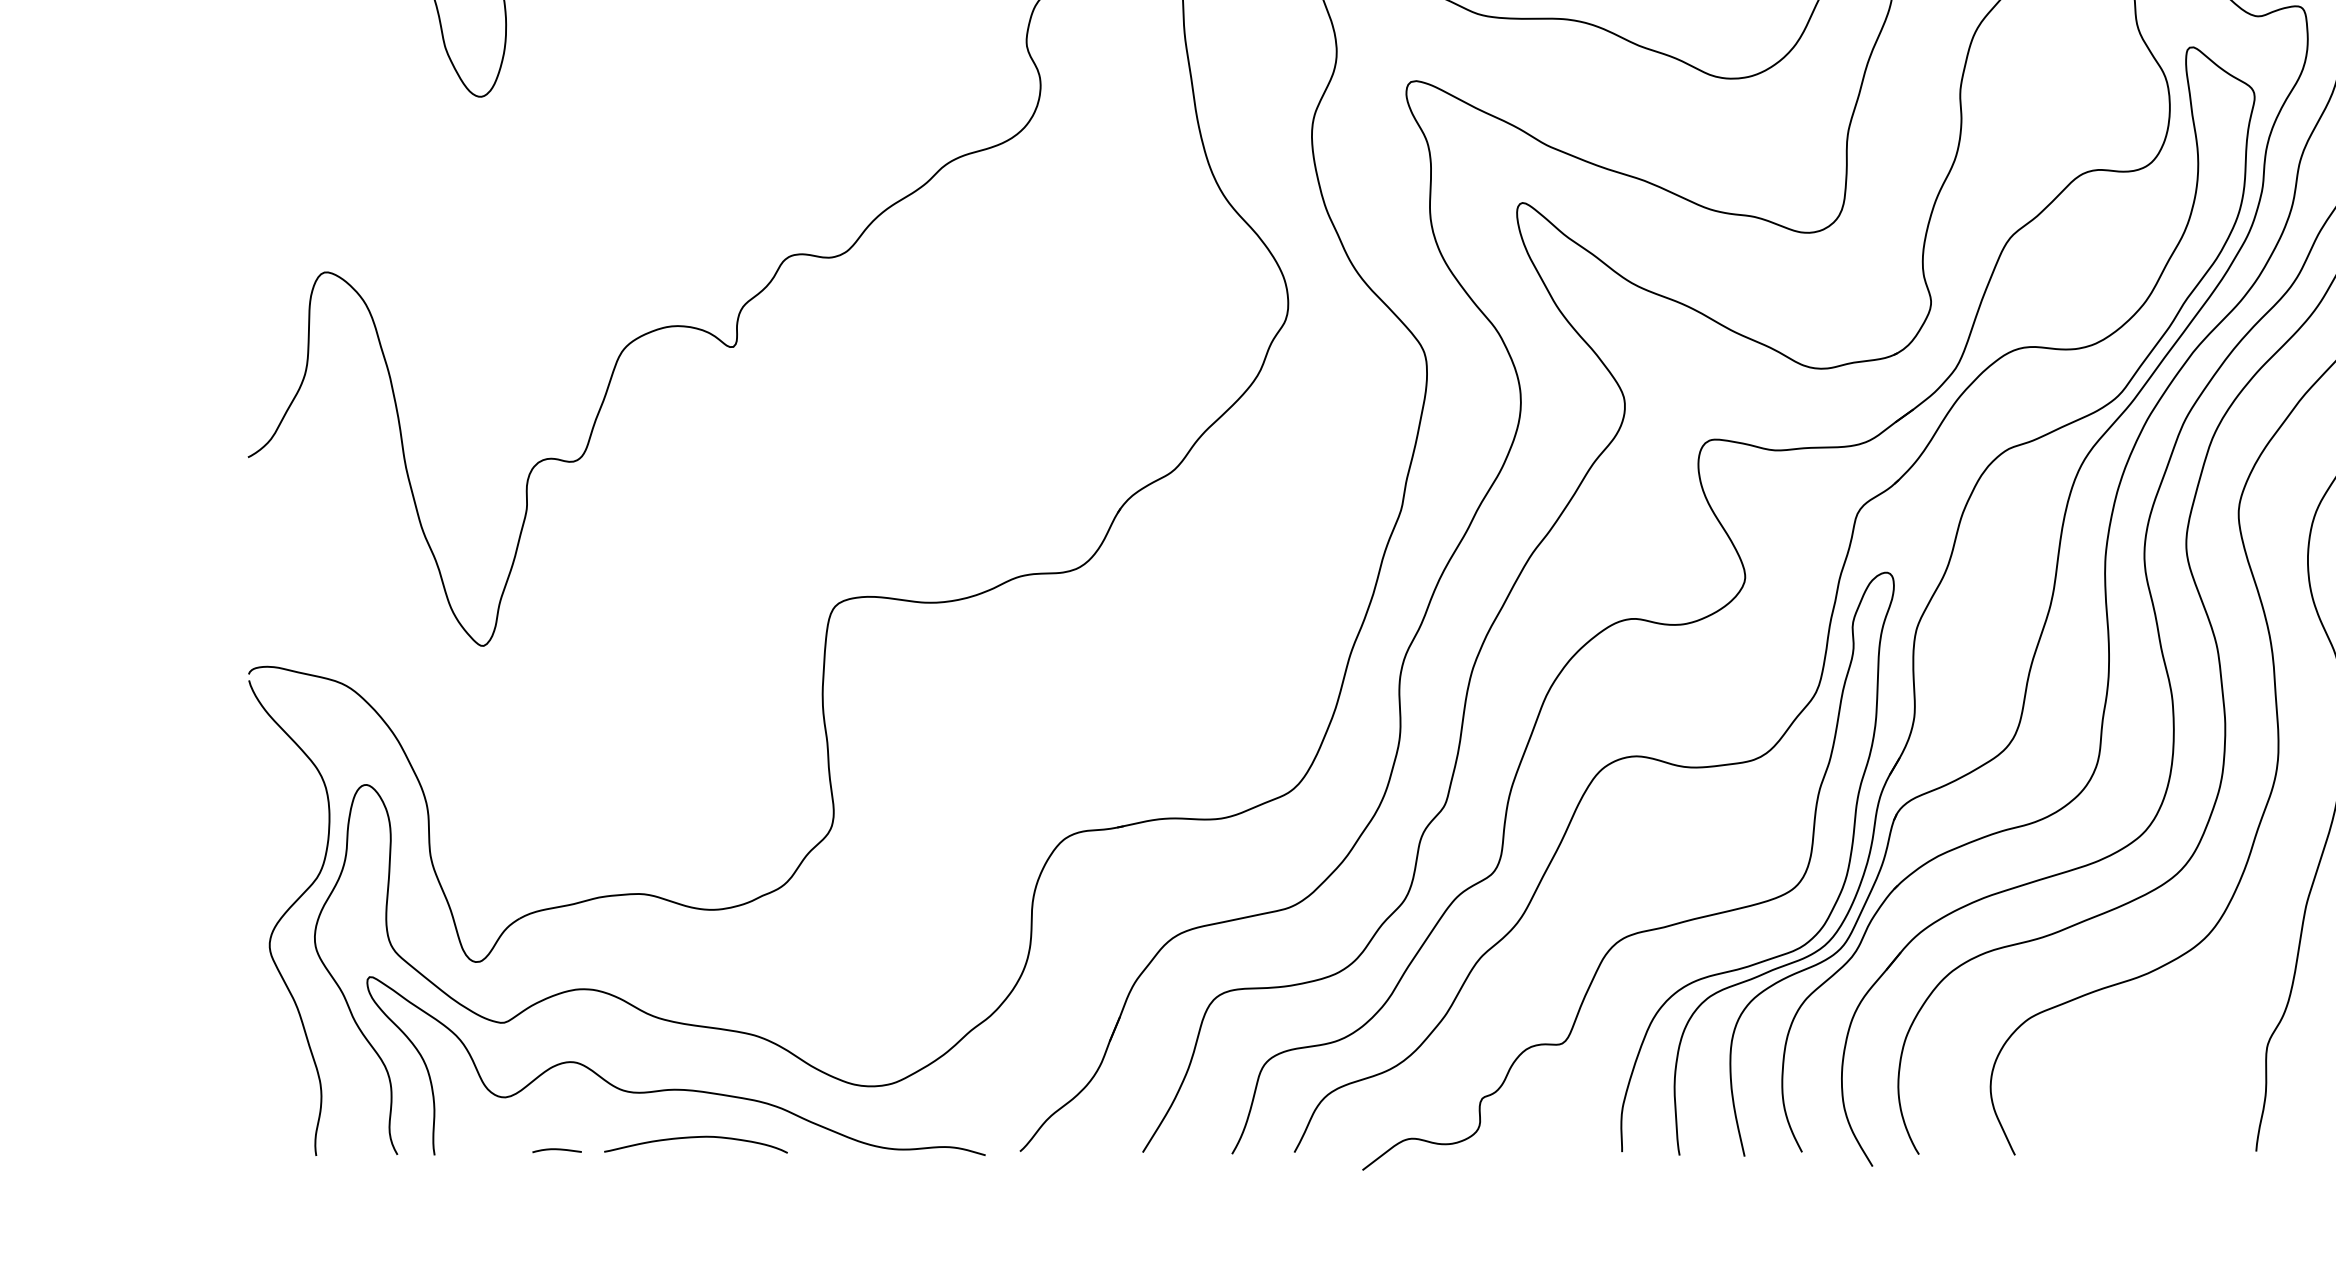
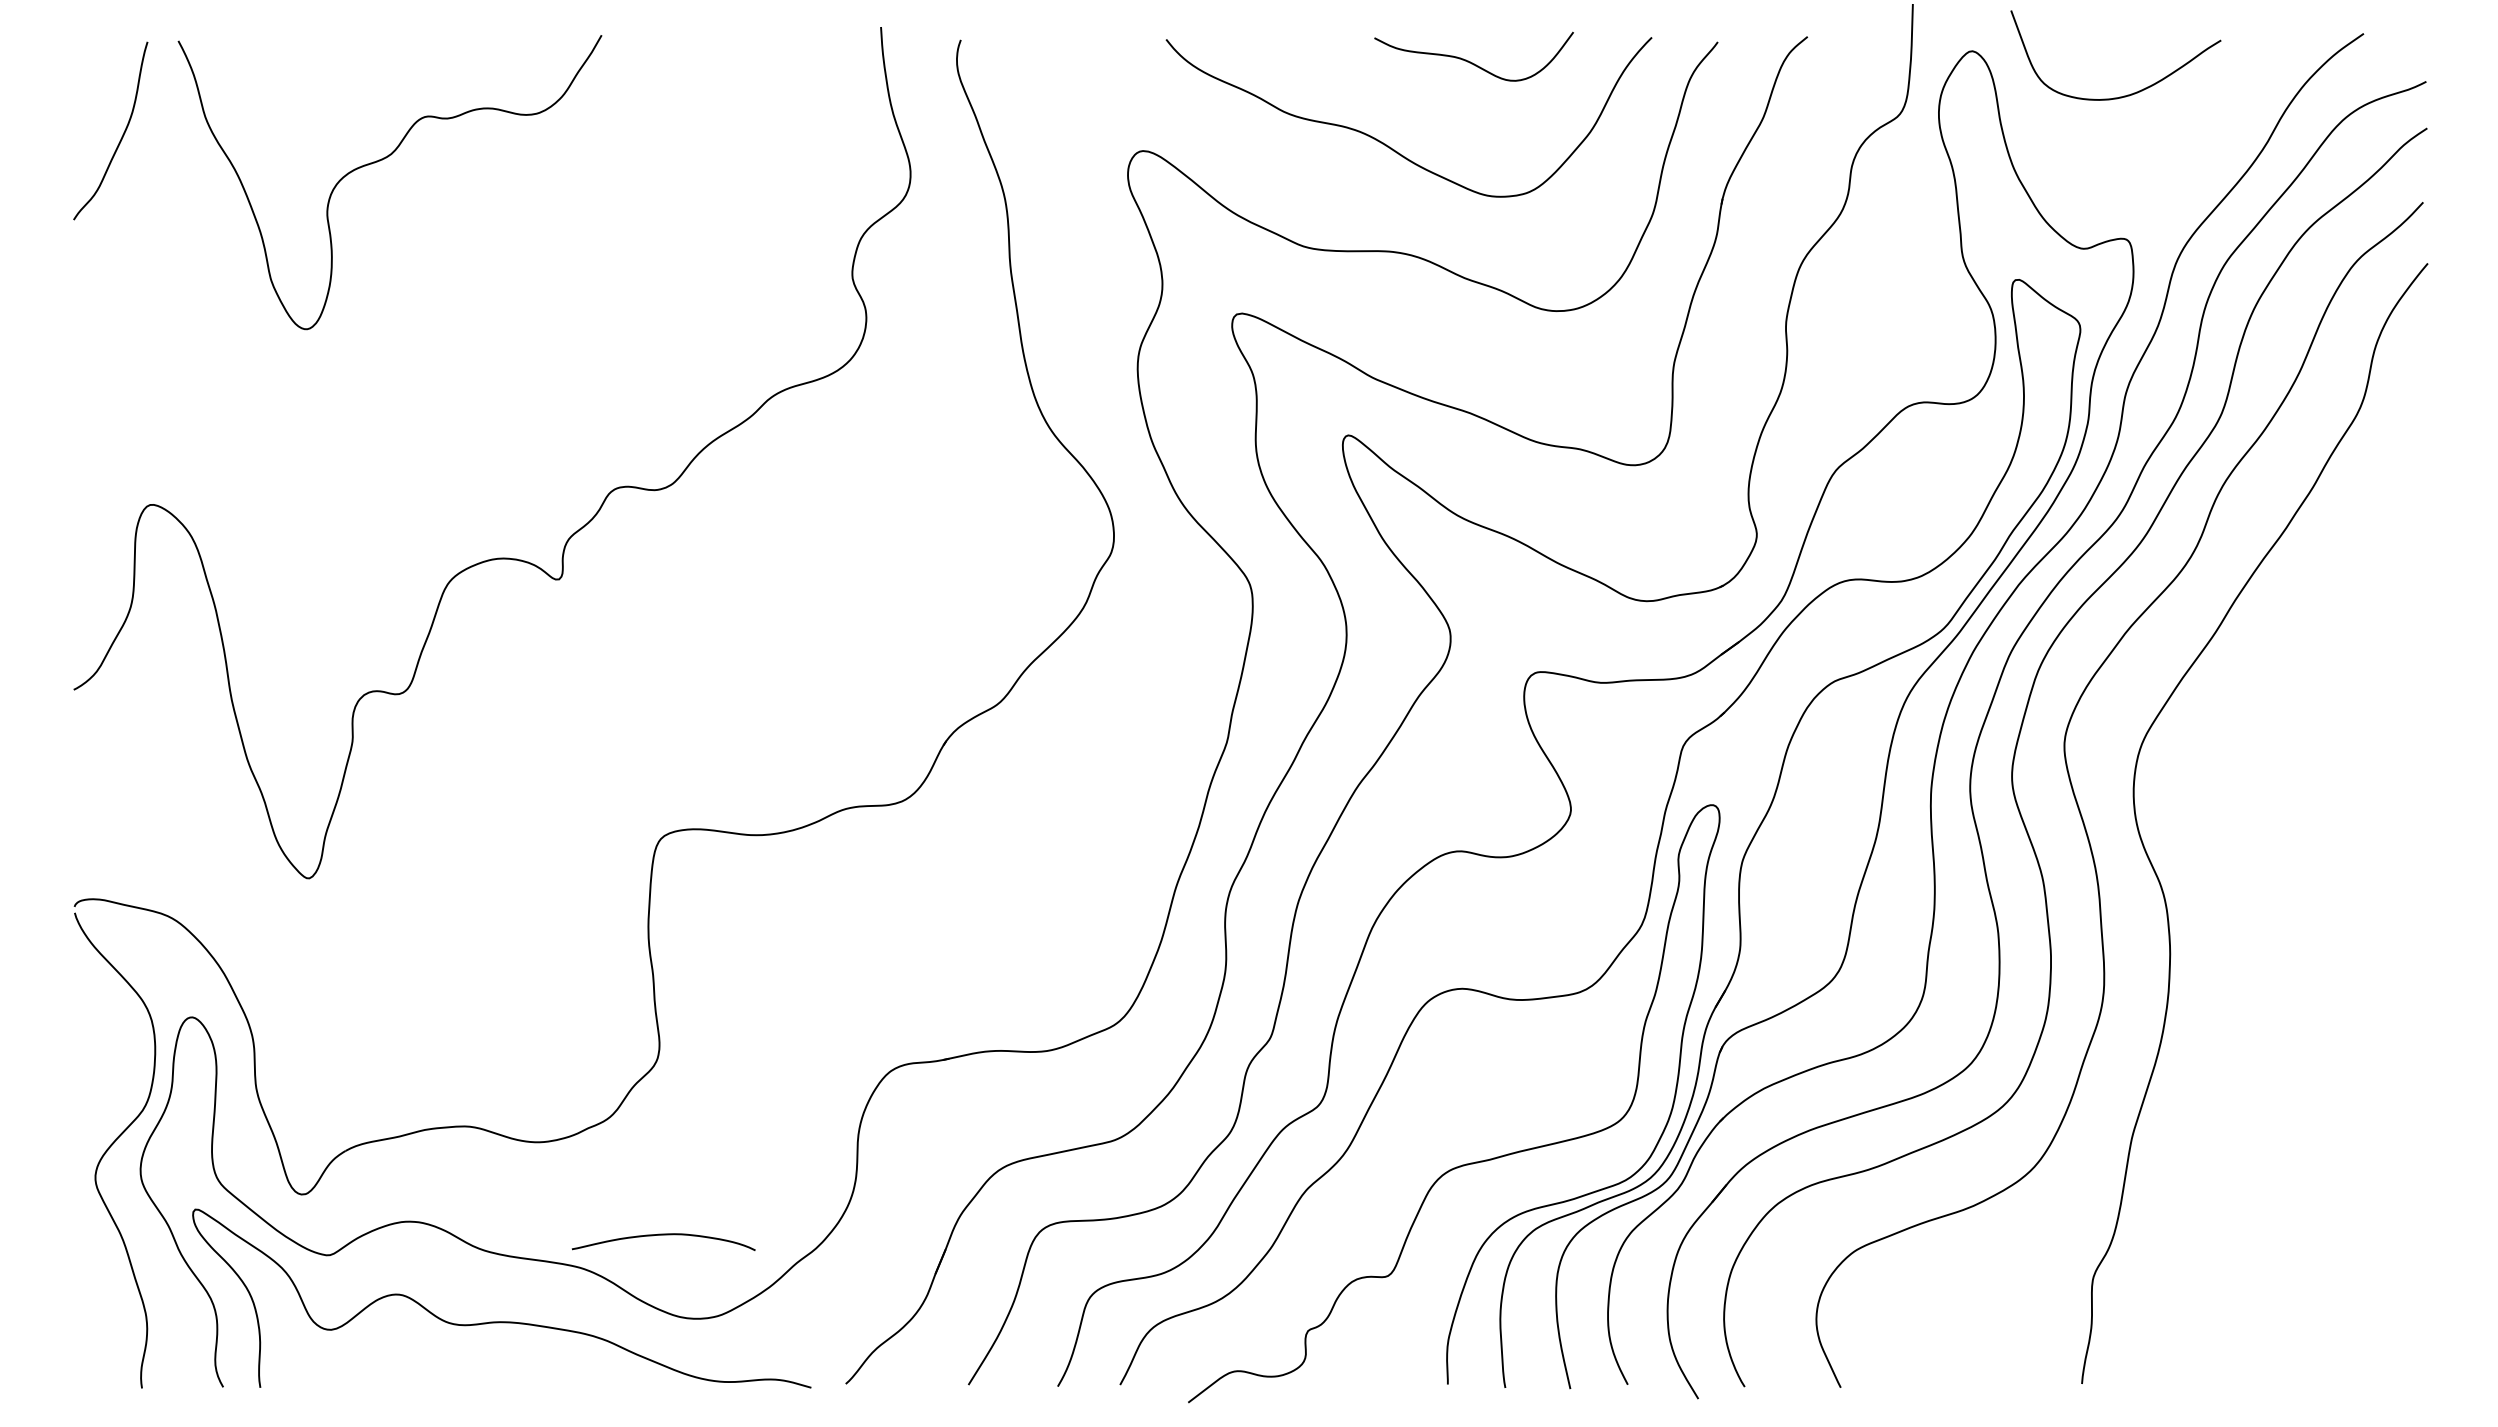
curve: (695, 1138) -> (663, 1235), moved
curve: (556, 1150) -> (382, 1382), removed

